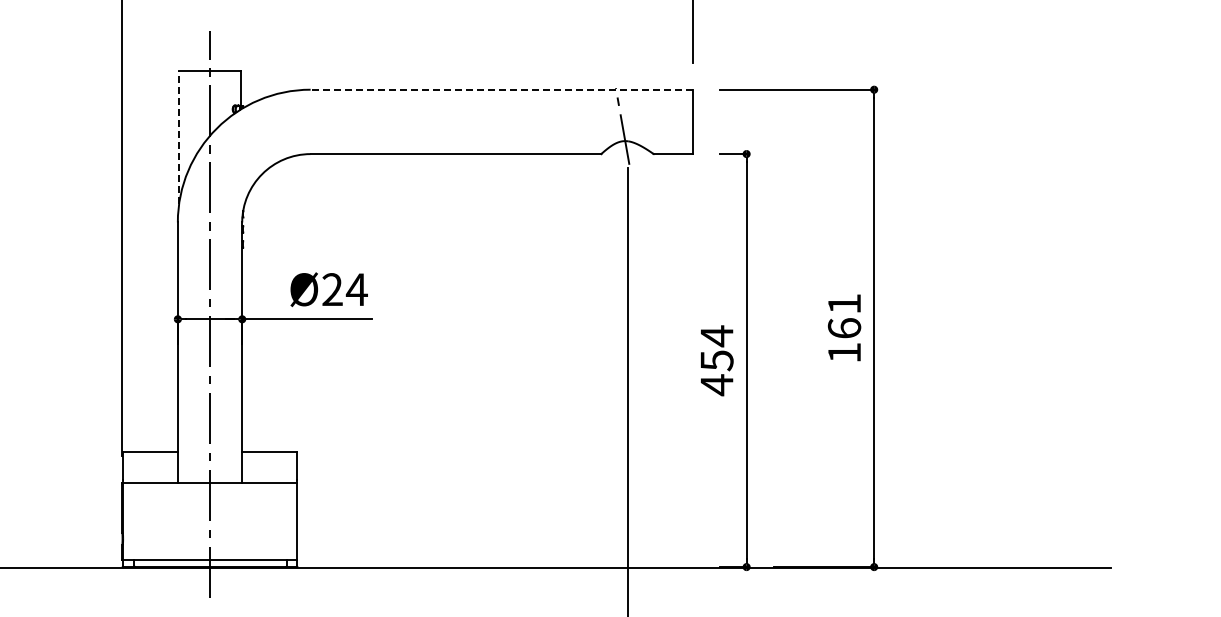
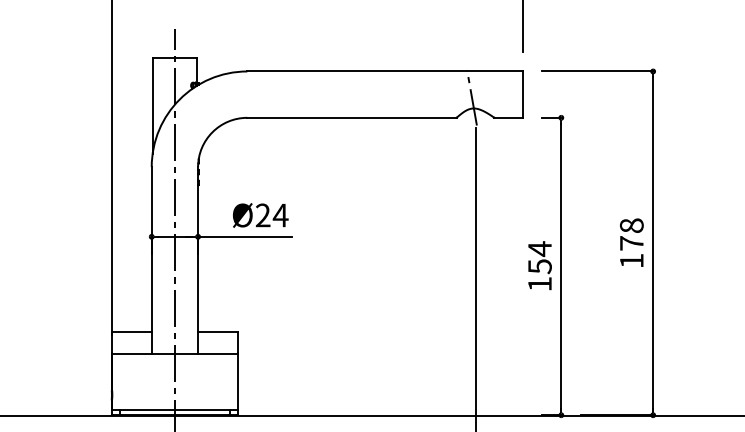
line: (501, 89) -> (384, 71), dashed -> solid
line: (179, 137) -> (152, 105), dashed -> solid
text: (844, 315) -> (631, 234), 161 -> 178
text: (716, 385) -> (539, 284), 454 -> 154

